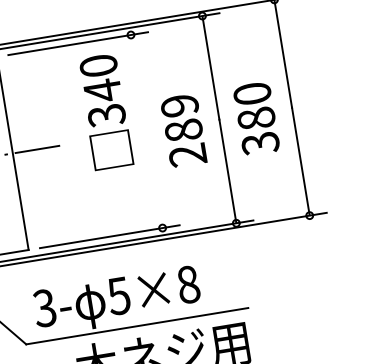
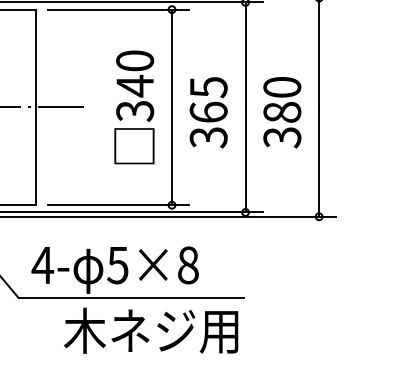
text: (105, 111) -> (134, 107), moved
text: (183, 130) -> (208, 112), 289 -> 365
line: (146, 131) -> (171, 107), added
text: (44, 308) -> (42, 265), 3- -> 4-

